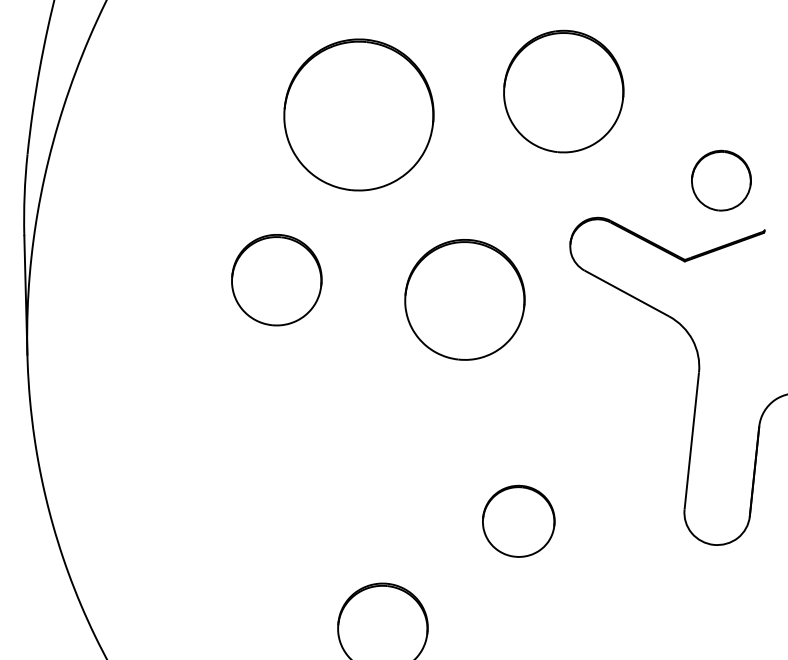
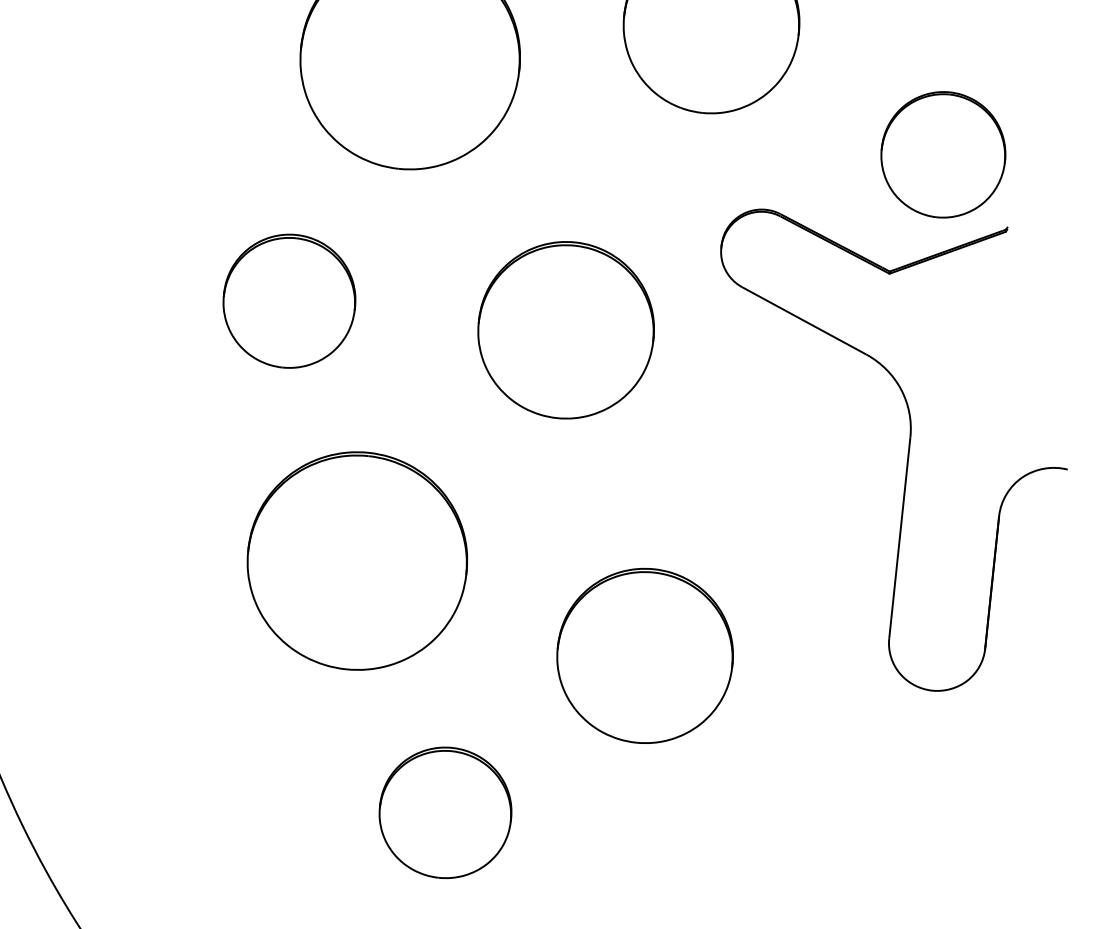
part: (721, 180) -> (943, 154), size x1.43
part: (322, 456) -> (356, 560), added
part: (518, 521) -> (644, 656), size x1.67

